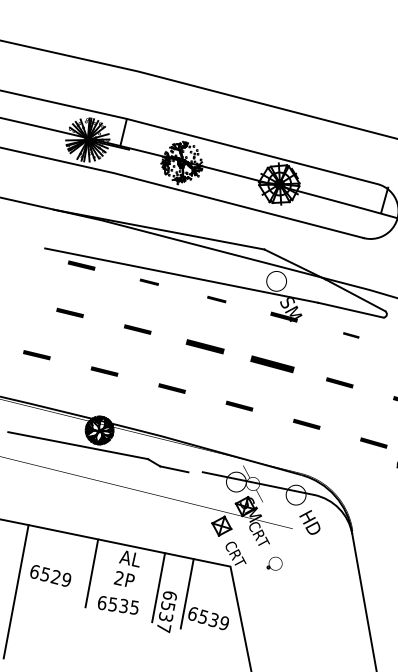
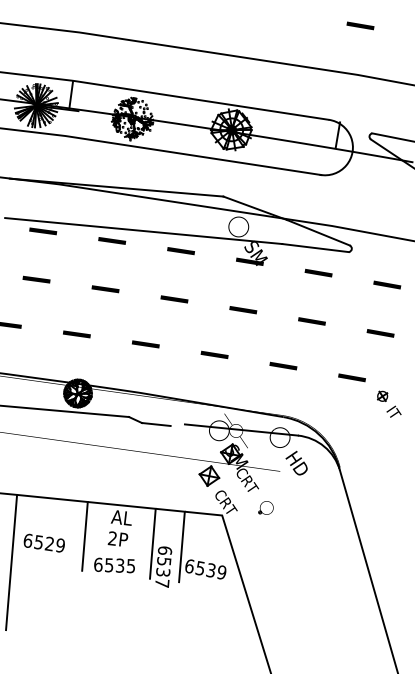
part: (149, 281) -> (112, 240), size x1.43
part: (216, 299) -> (180, 251), size x1.43
part: (351, 334) -> (318, 272), size x1.67
part: (205, 346) -> (174, 299), size x0.71
part: (272, 364) -> (243, 310), size x0.62

